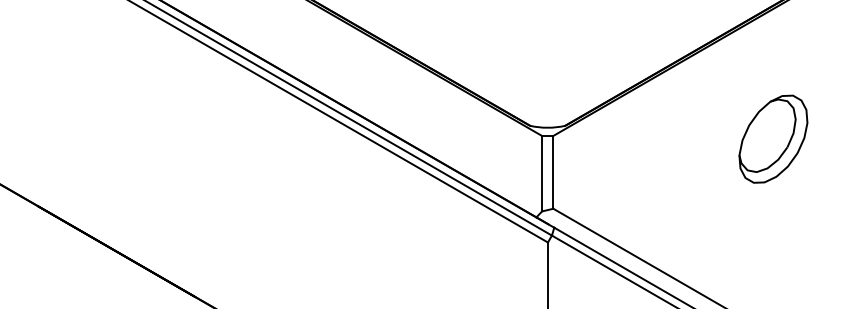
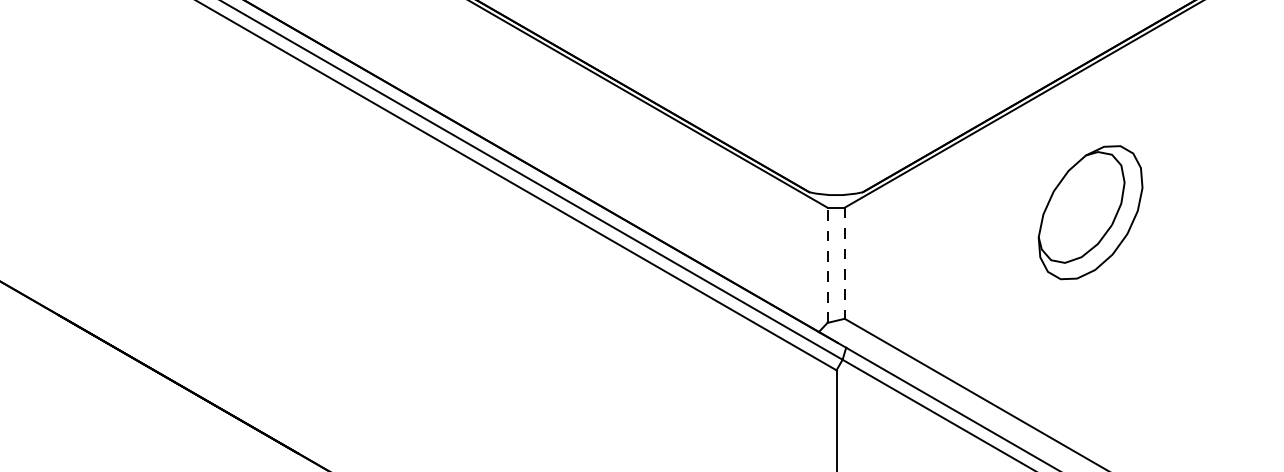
part: (773, 138) -> (1090, 211), moved
line: (553, 172) -> (844, 263), solid -> dashed
line: (542, 173) -> (828, 264), solid -> dashed

